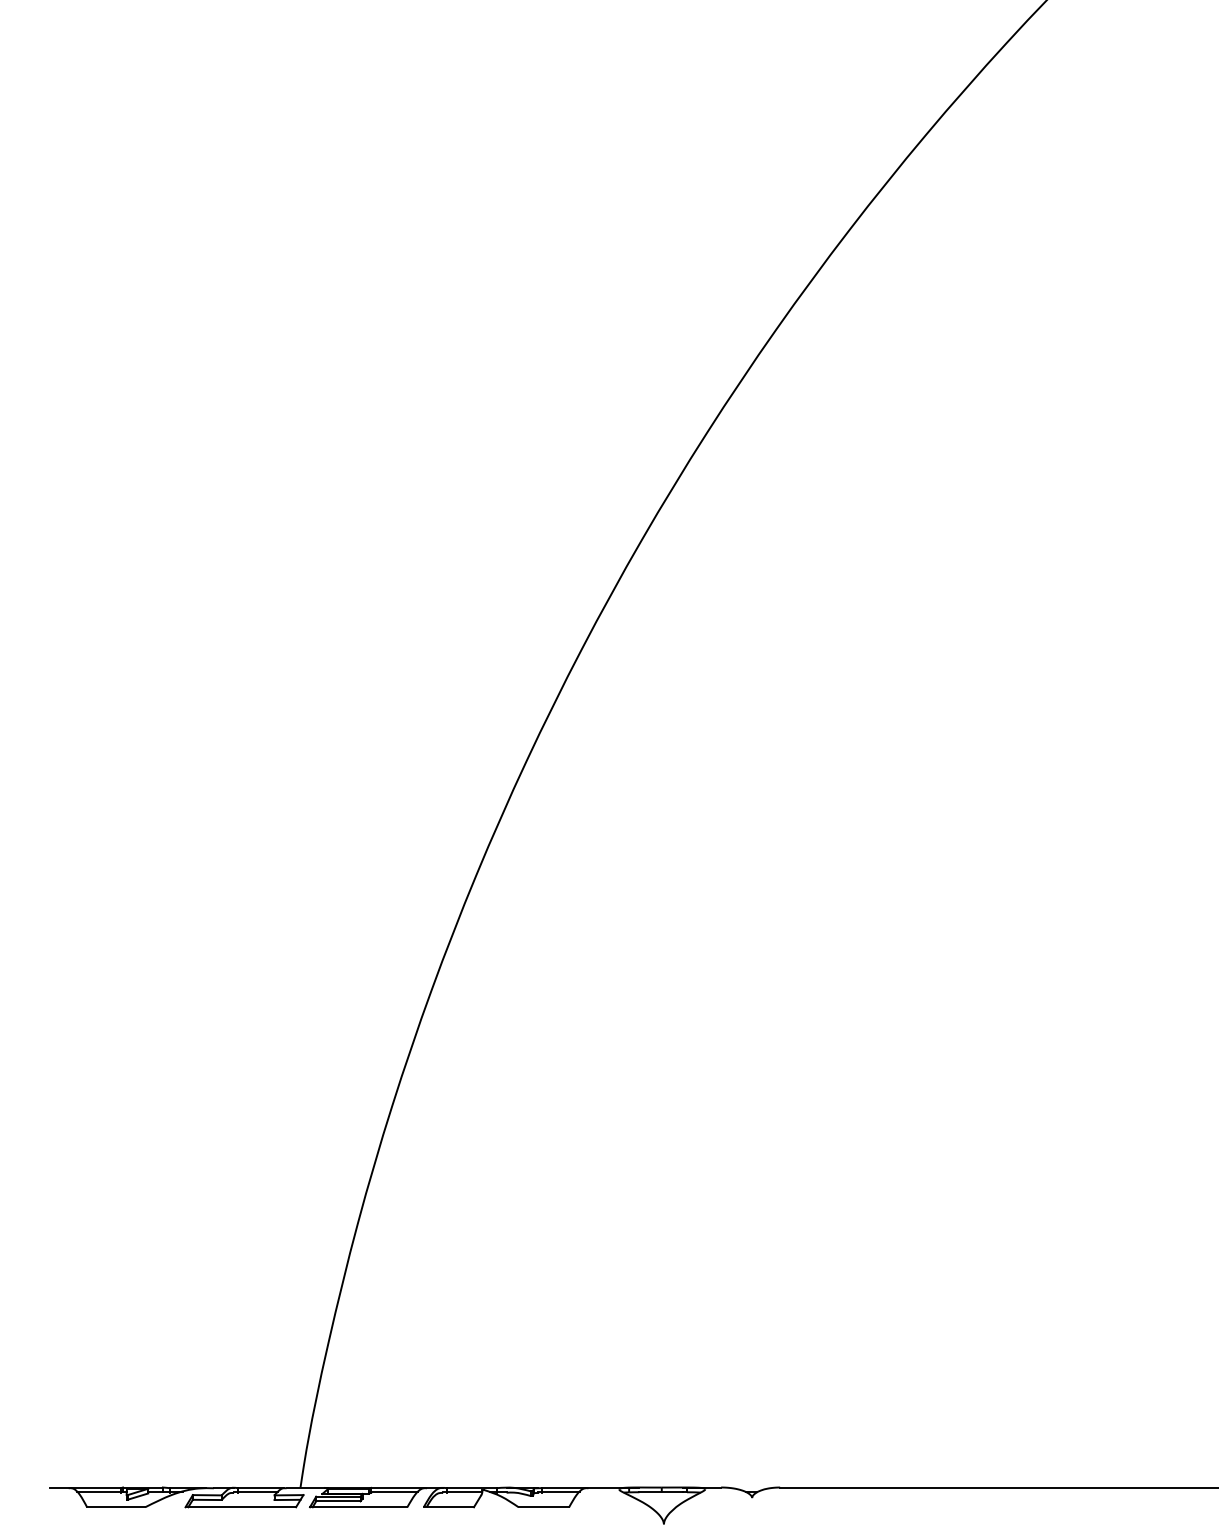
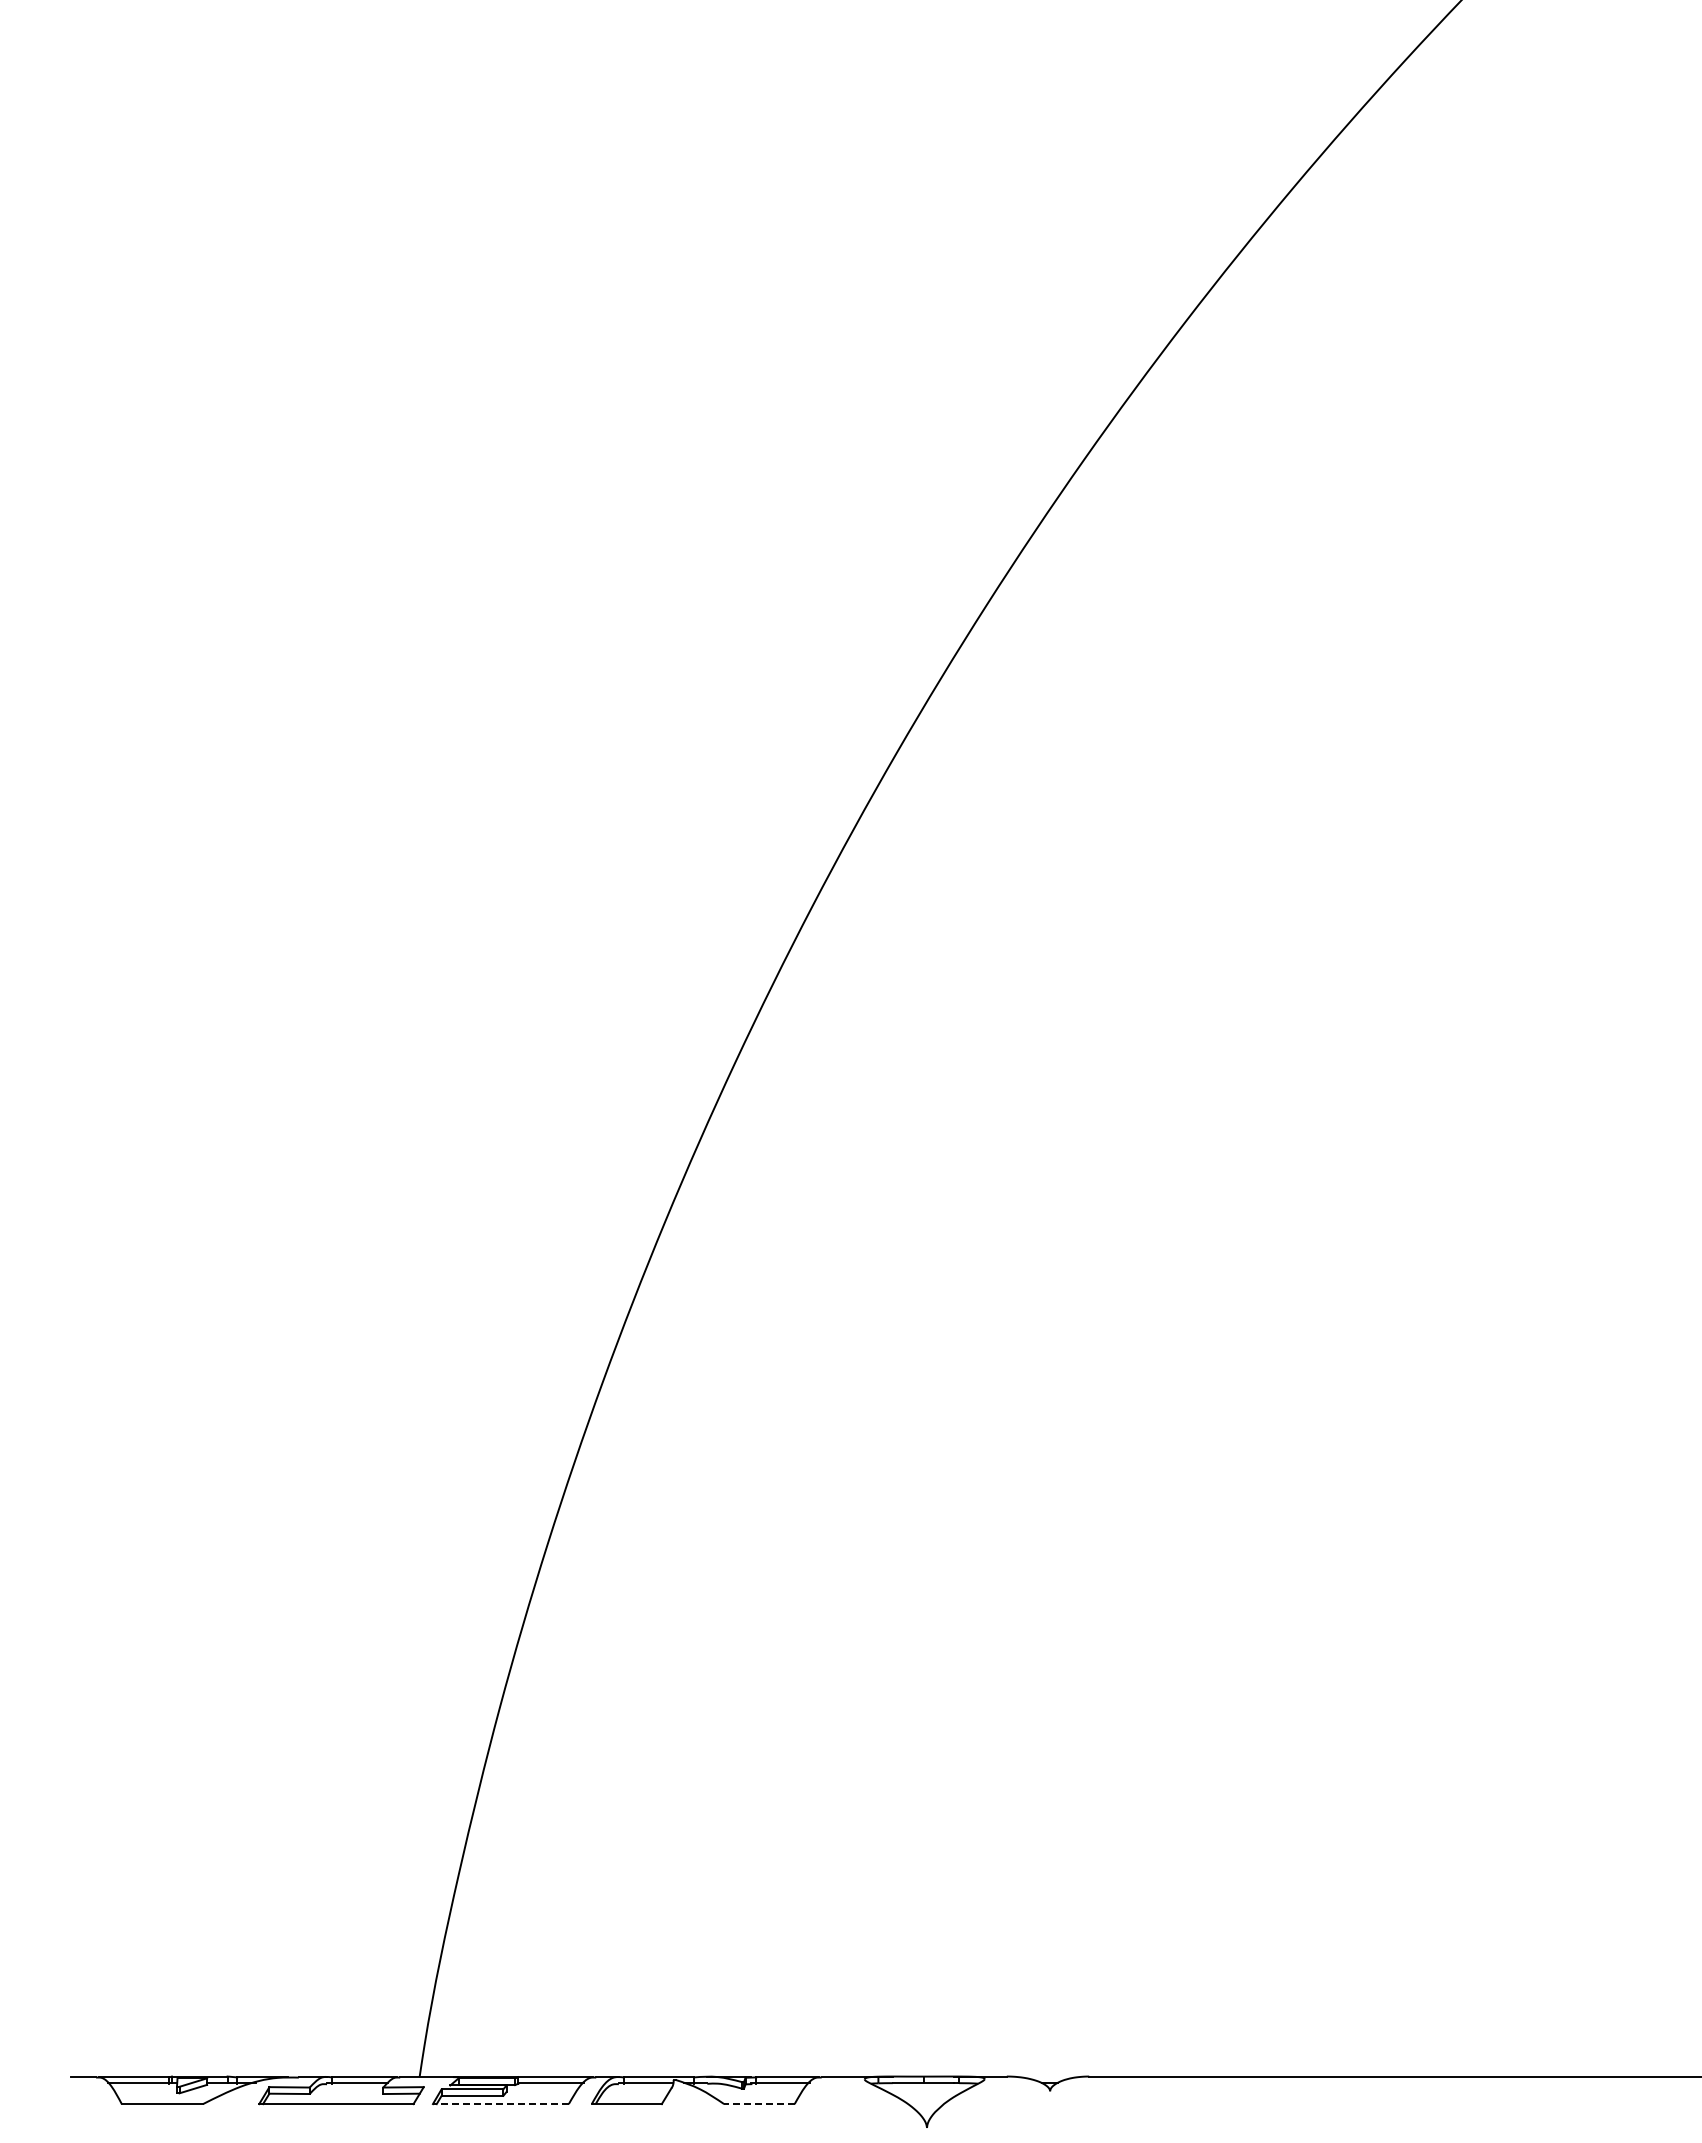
line: (358, 1507) -> (500, 2104), solid -> dashed
line: (543, 1507) -> (758, 2104), solid -> dashed

